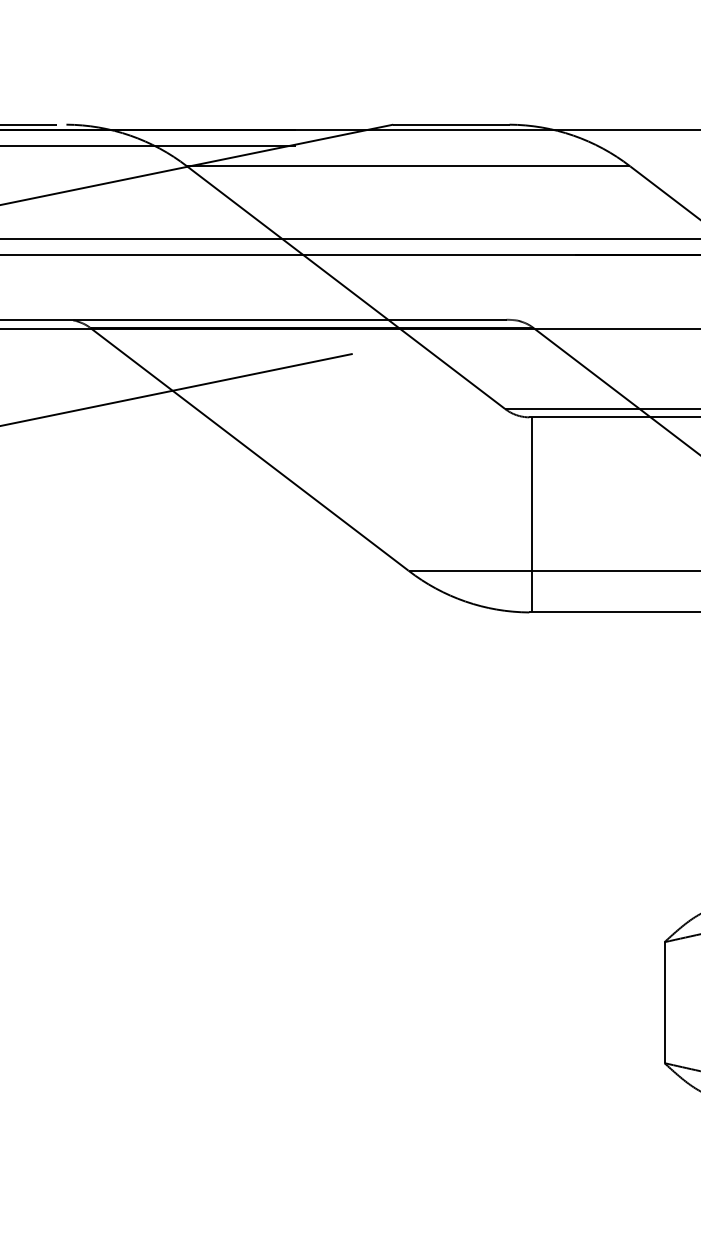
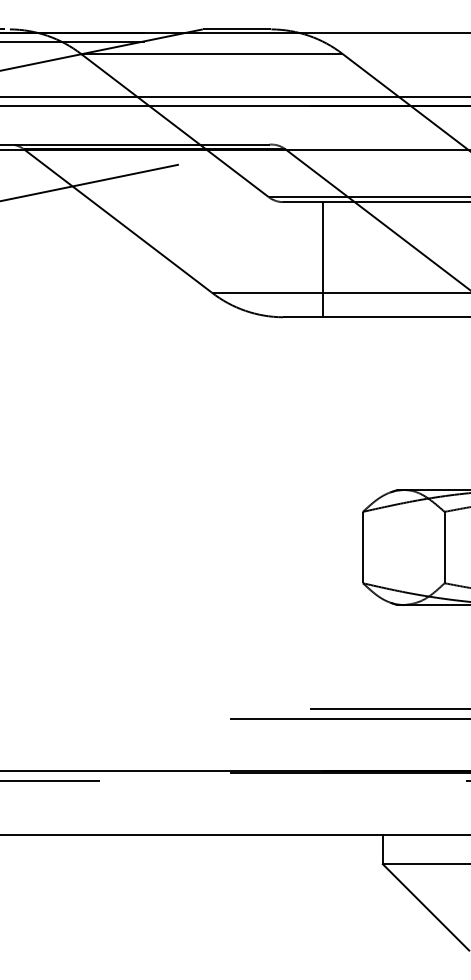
line: (531, 514) -> (323, 259), moved

